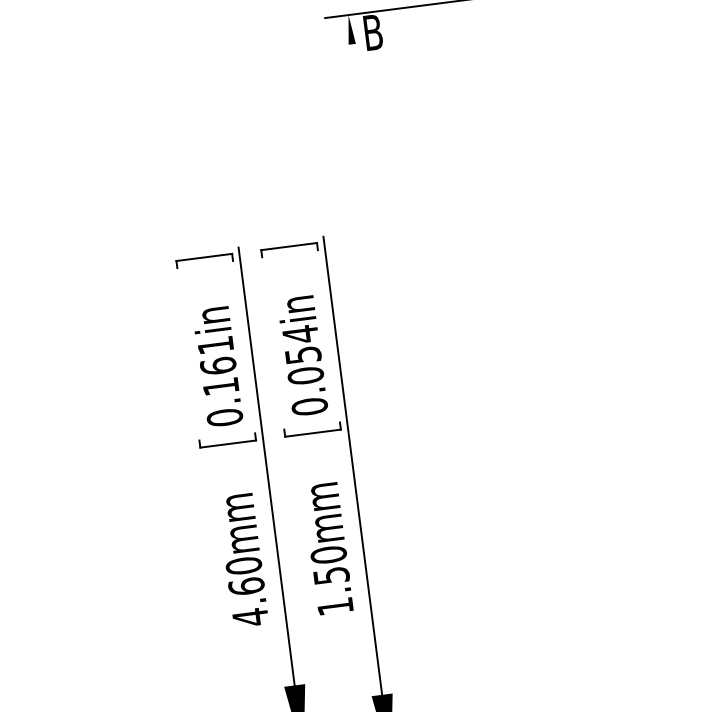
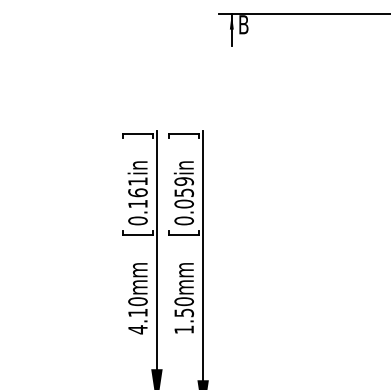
line: (351, 44) -> (231, 29), added
text: (301, 334) -> (184, 181), 0.054in -> 0.059in
text: (245, 585) -> (137, 312), 4.60mm -> 4.10mm

